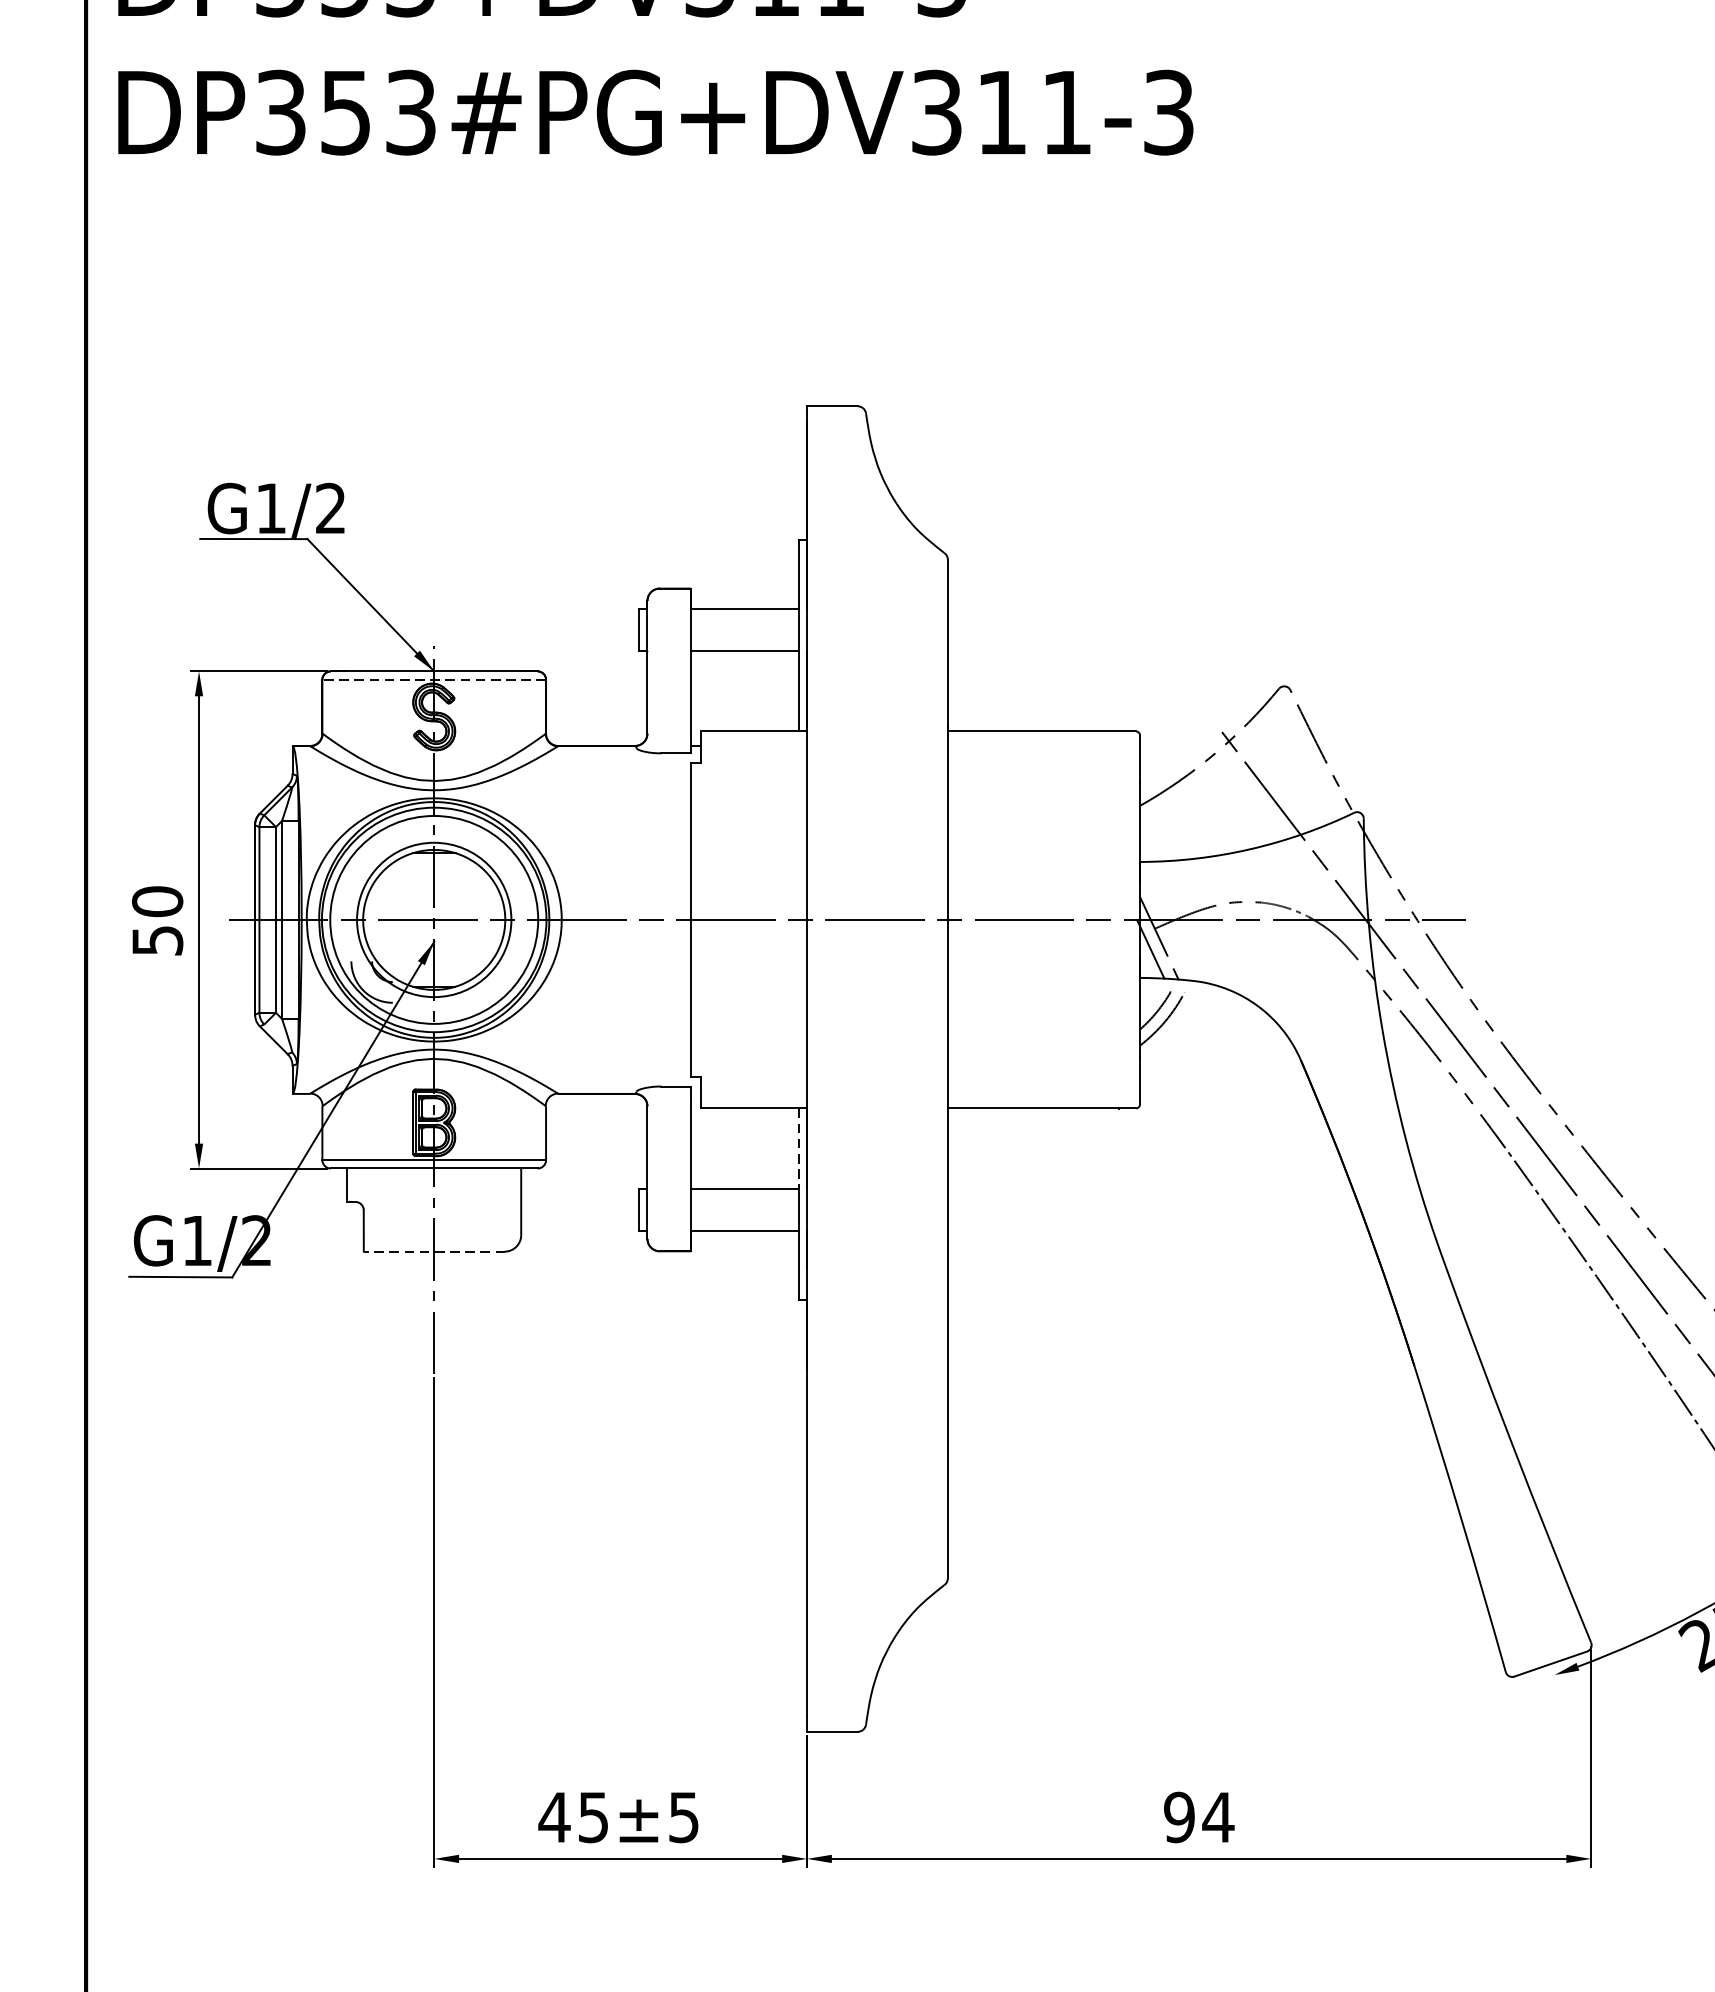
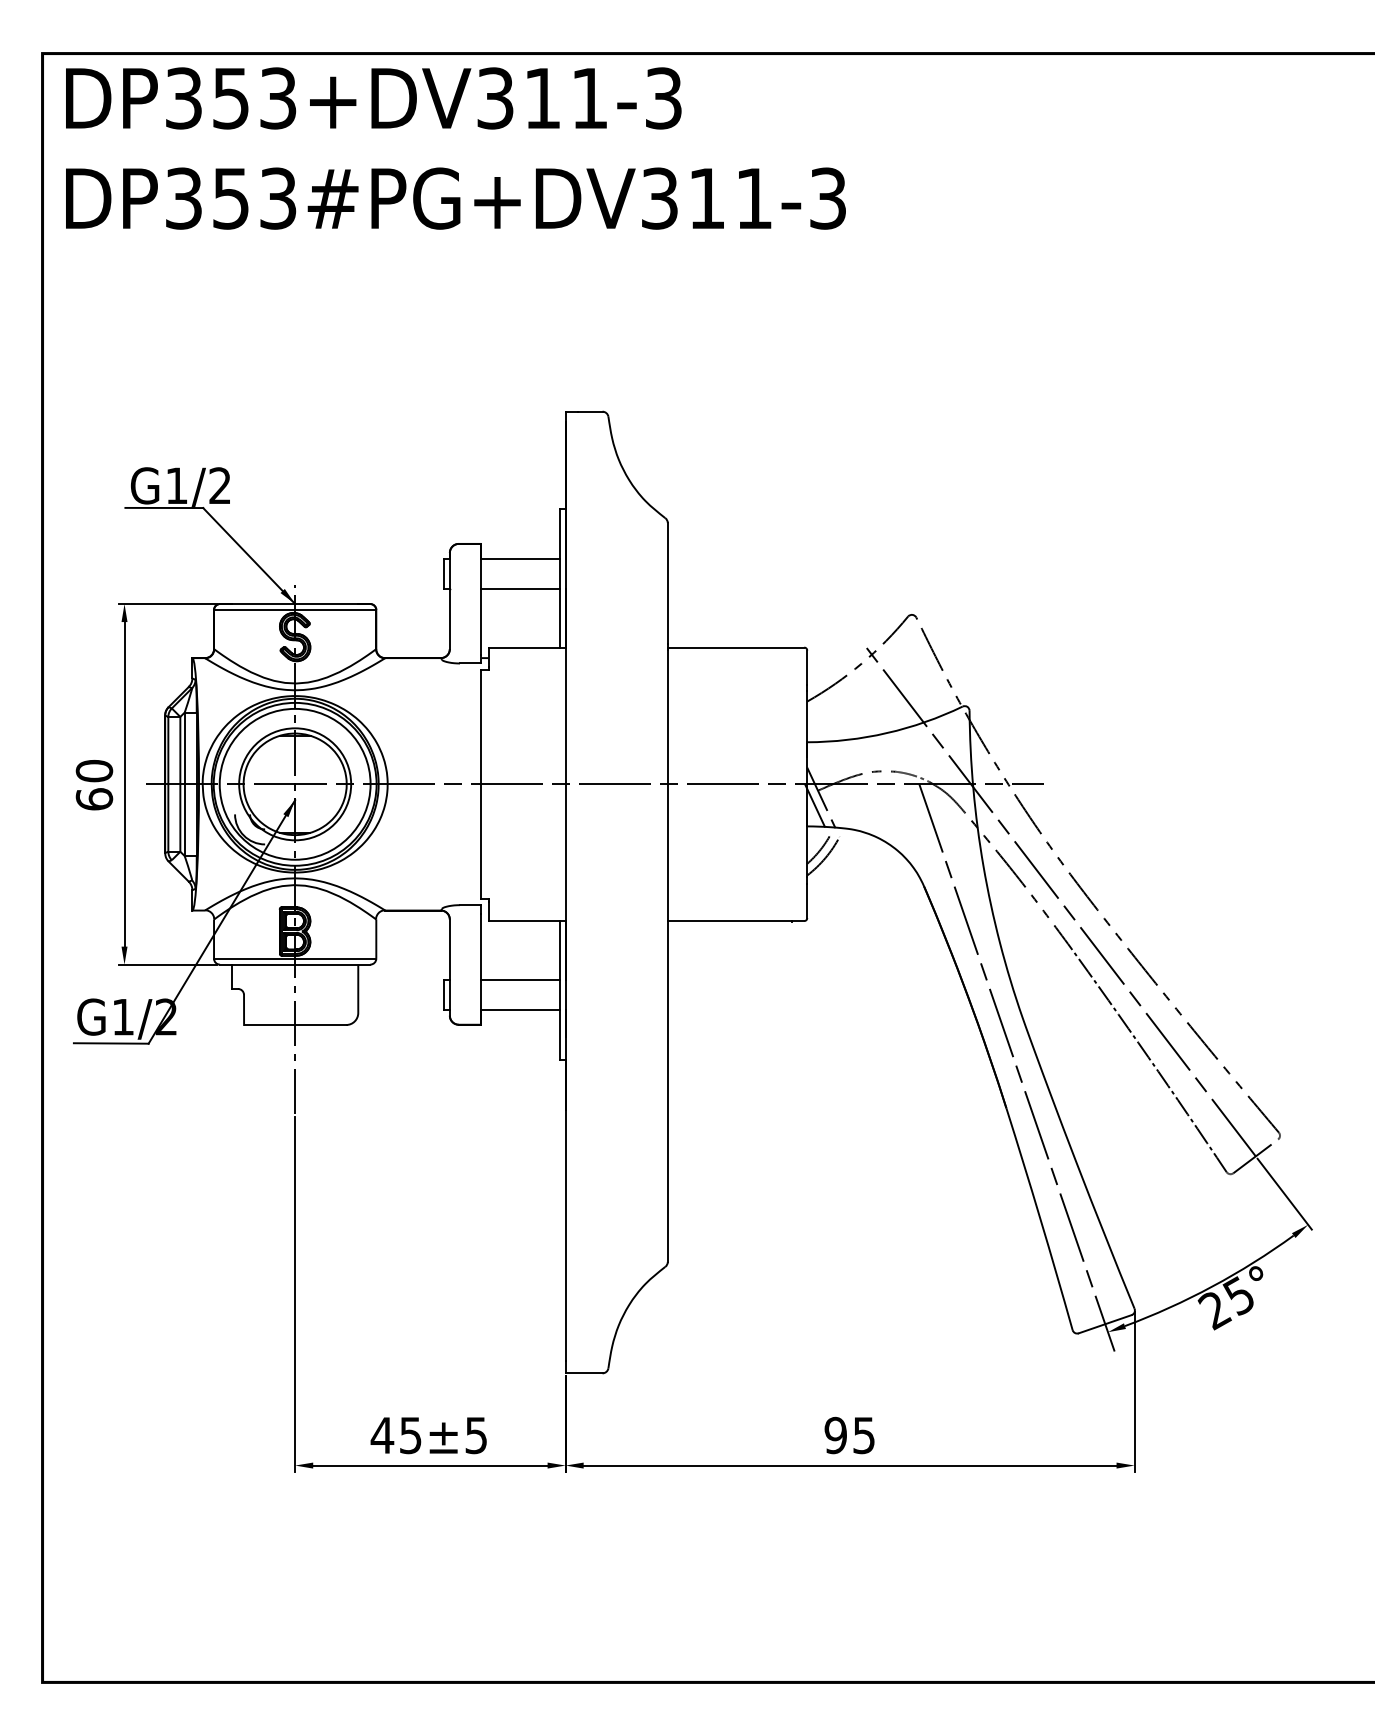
line: (433, 680) -> (294, 610), dashed -> solid
text: (157, 940) -> (94, 799), 50 -> 60
line: (798, 1148) -> (559, 950), dashed -> solid
line: (434, 1252) -> (295, 1025), dashed -> solid
line: (1428, 1310) -> (1016, 1067), added
text: (1217, 1817) -> (863, 1435), 94 -> 95

